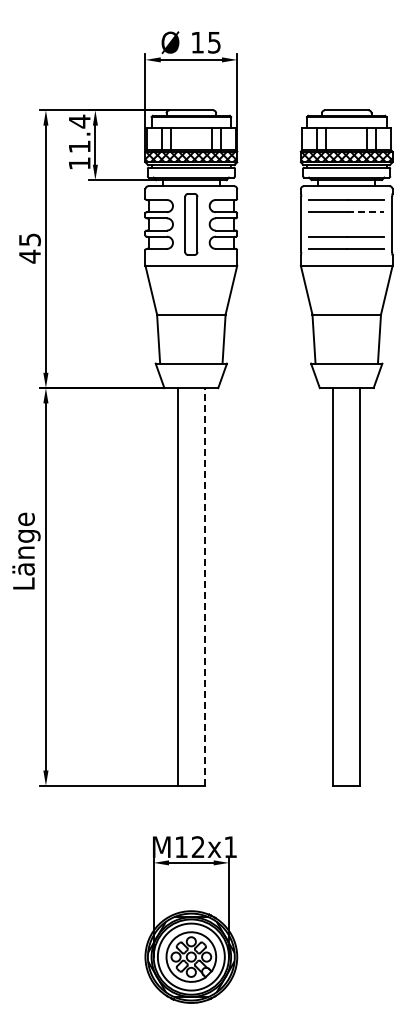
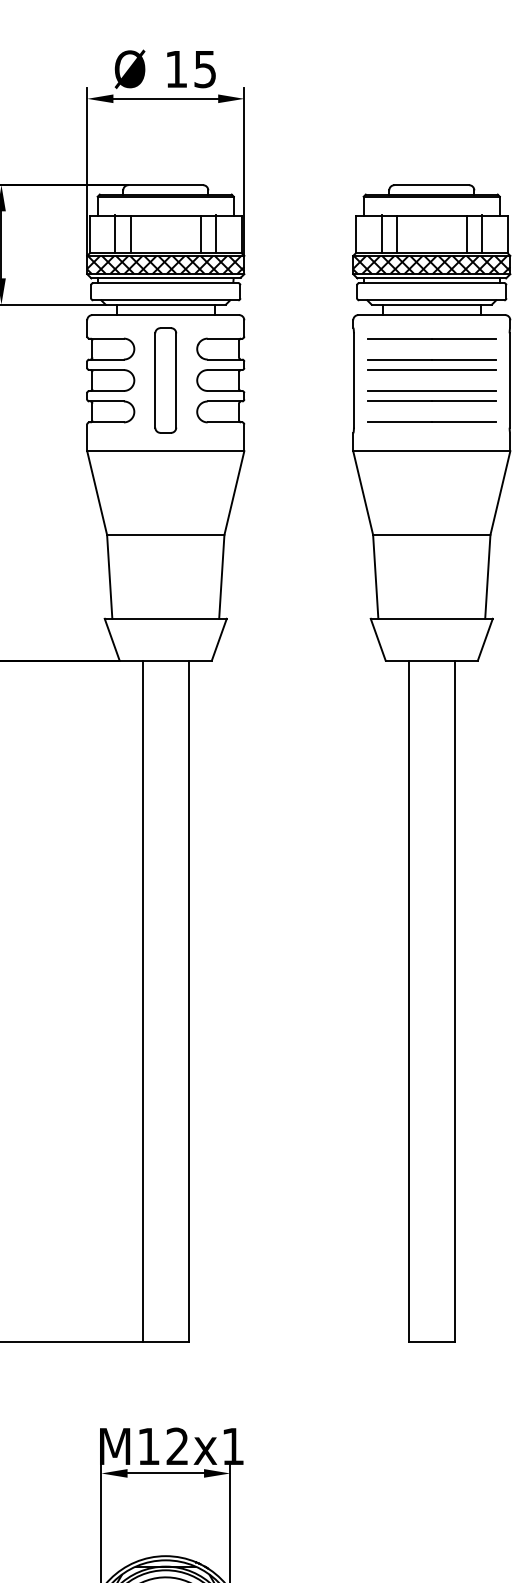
line: (365, 212) -> (463, 360), dashed -> solid
line: (346, 218) -> (431, 370), added
line: (346, 230) -> (431, 390), added
line: (204, 586) -> (188, 1000), dashed -> solid

